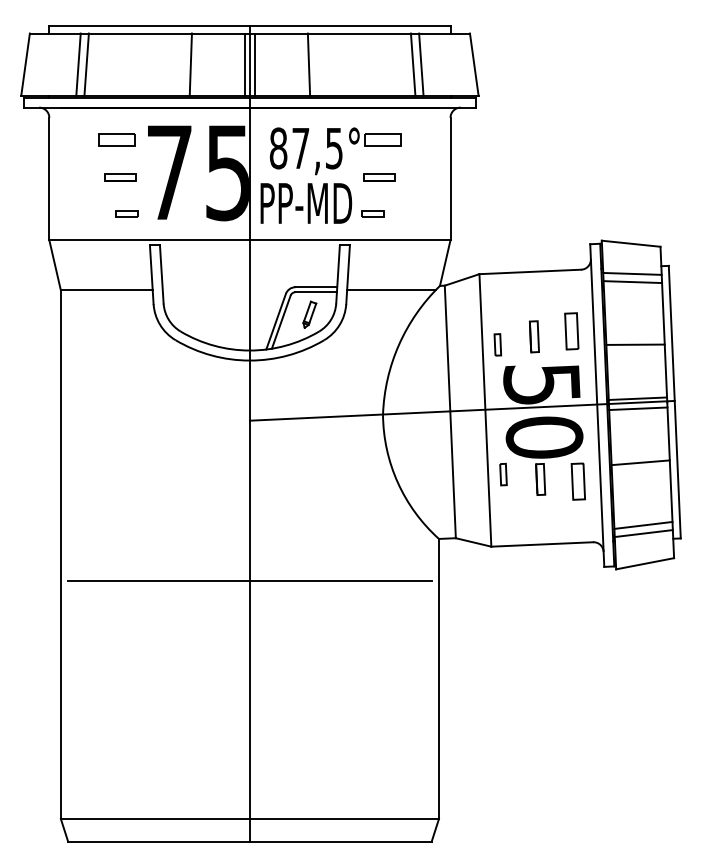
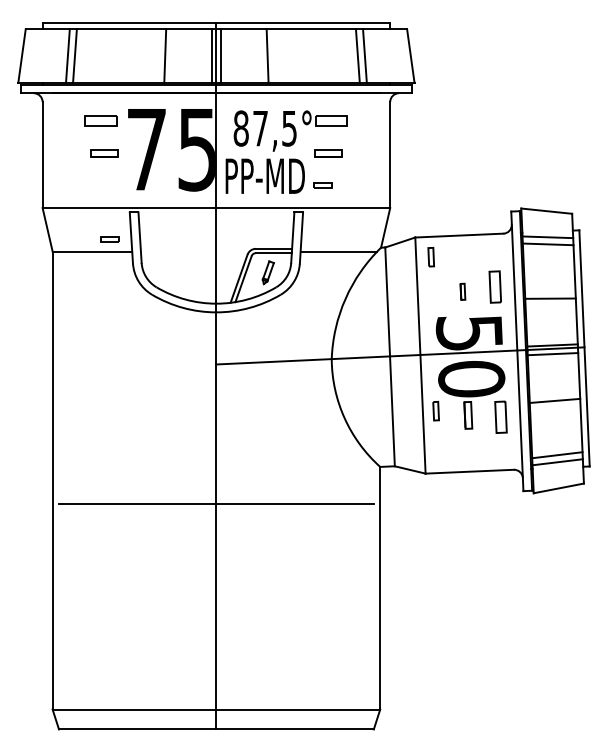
part: (126, 213) -> (109, 238), moved
part: (534, 336) -> (462, 291), size x0.6
part: (497, 344) -> (430, 256), moved

